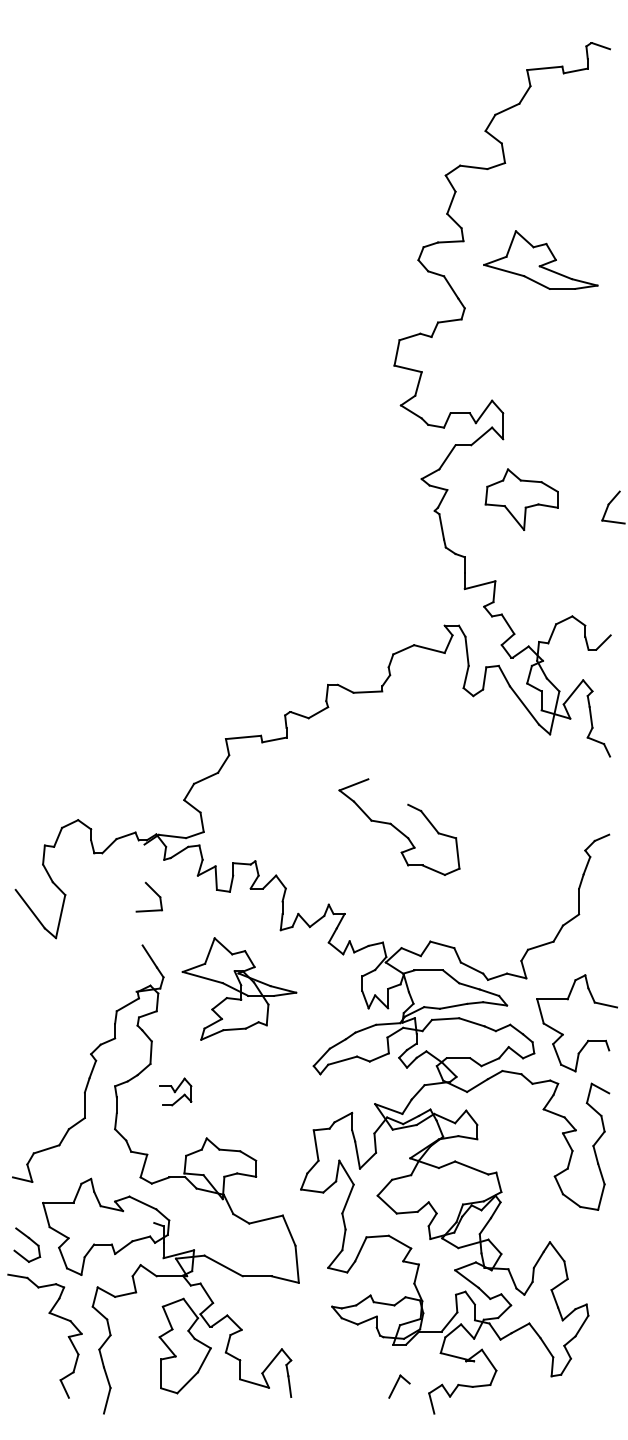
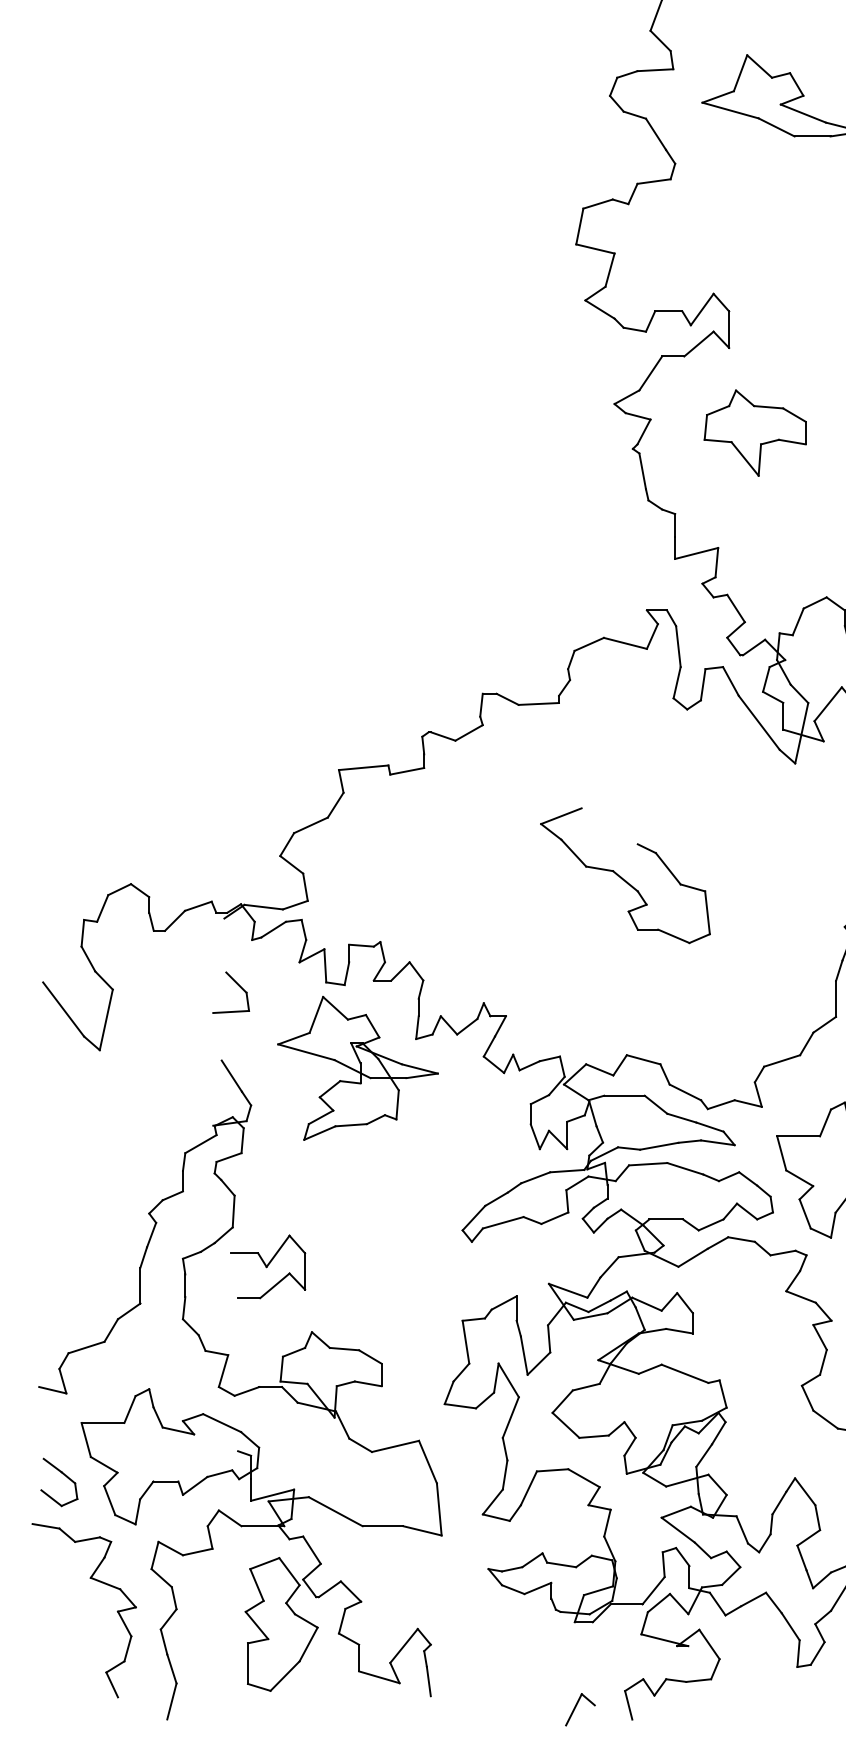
part: (399, 826) -> (625, 874), moved
part: (239, 988) -> (358, 1067), moved
part: (175, 1091) -> (267, 1266), size x1.67
part: (399, 1386) -> (580, 1709), moved

